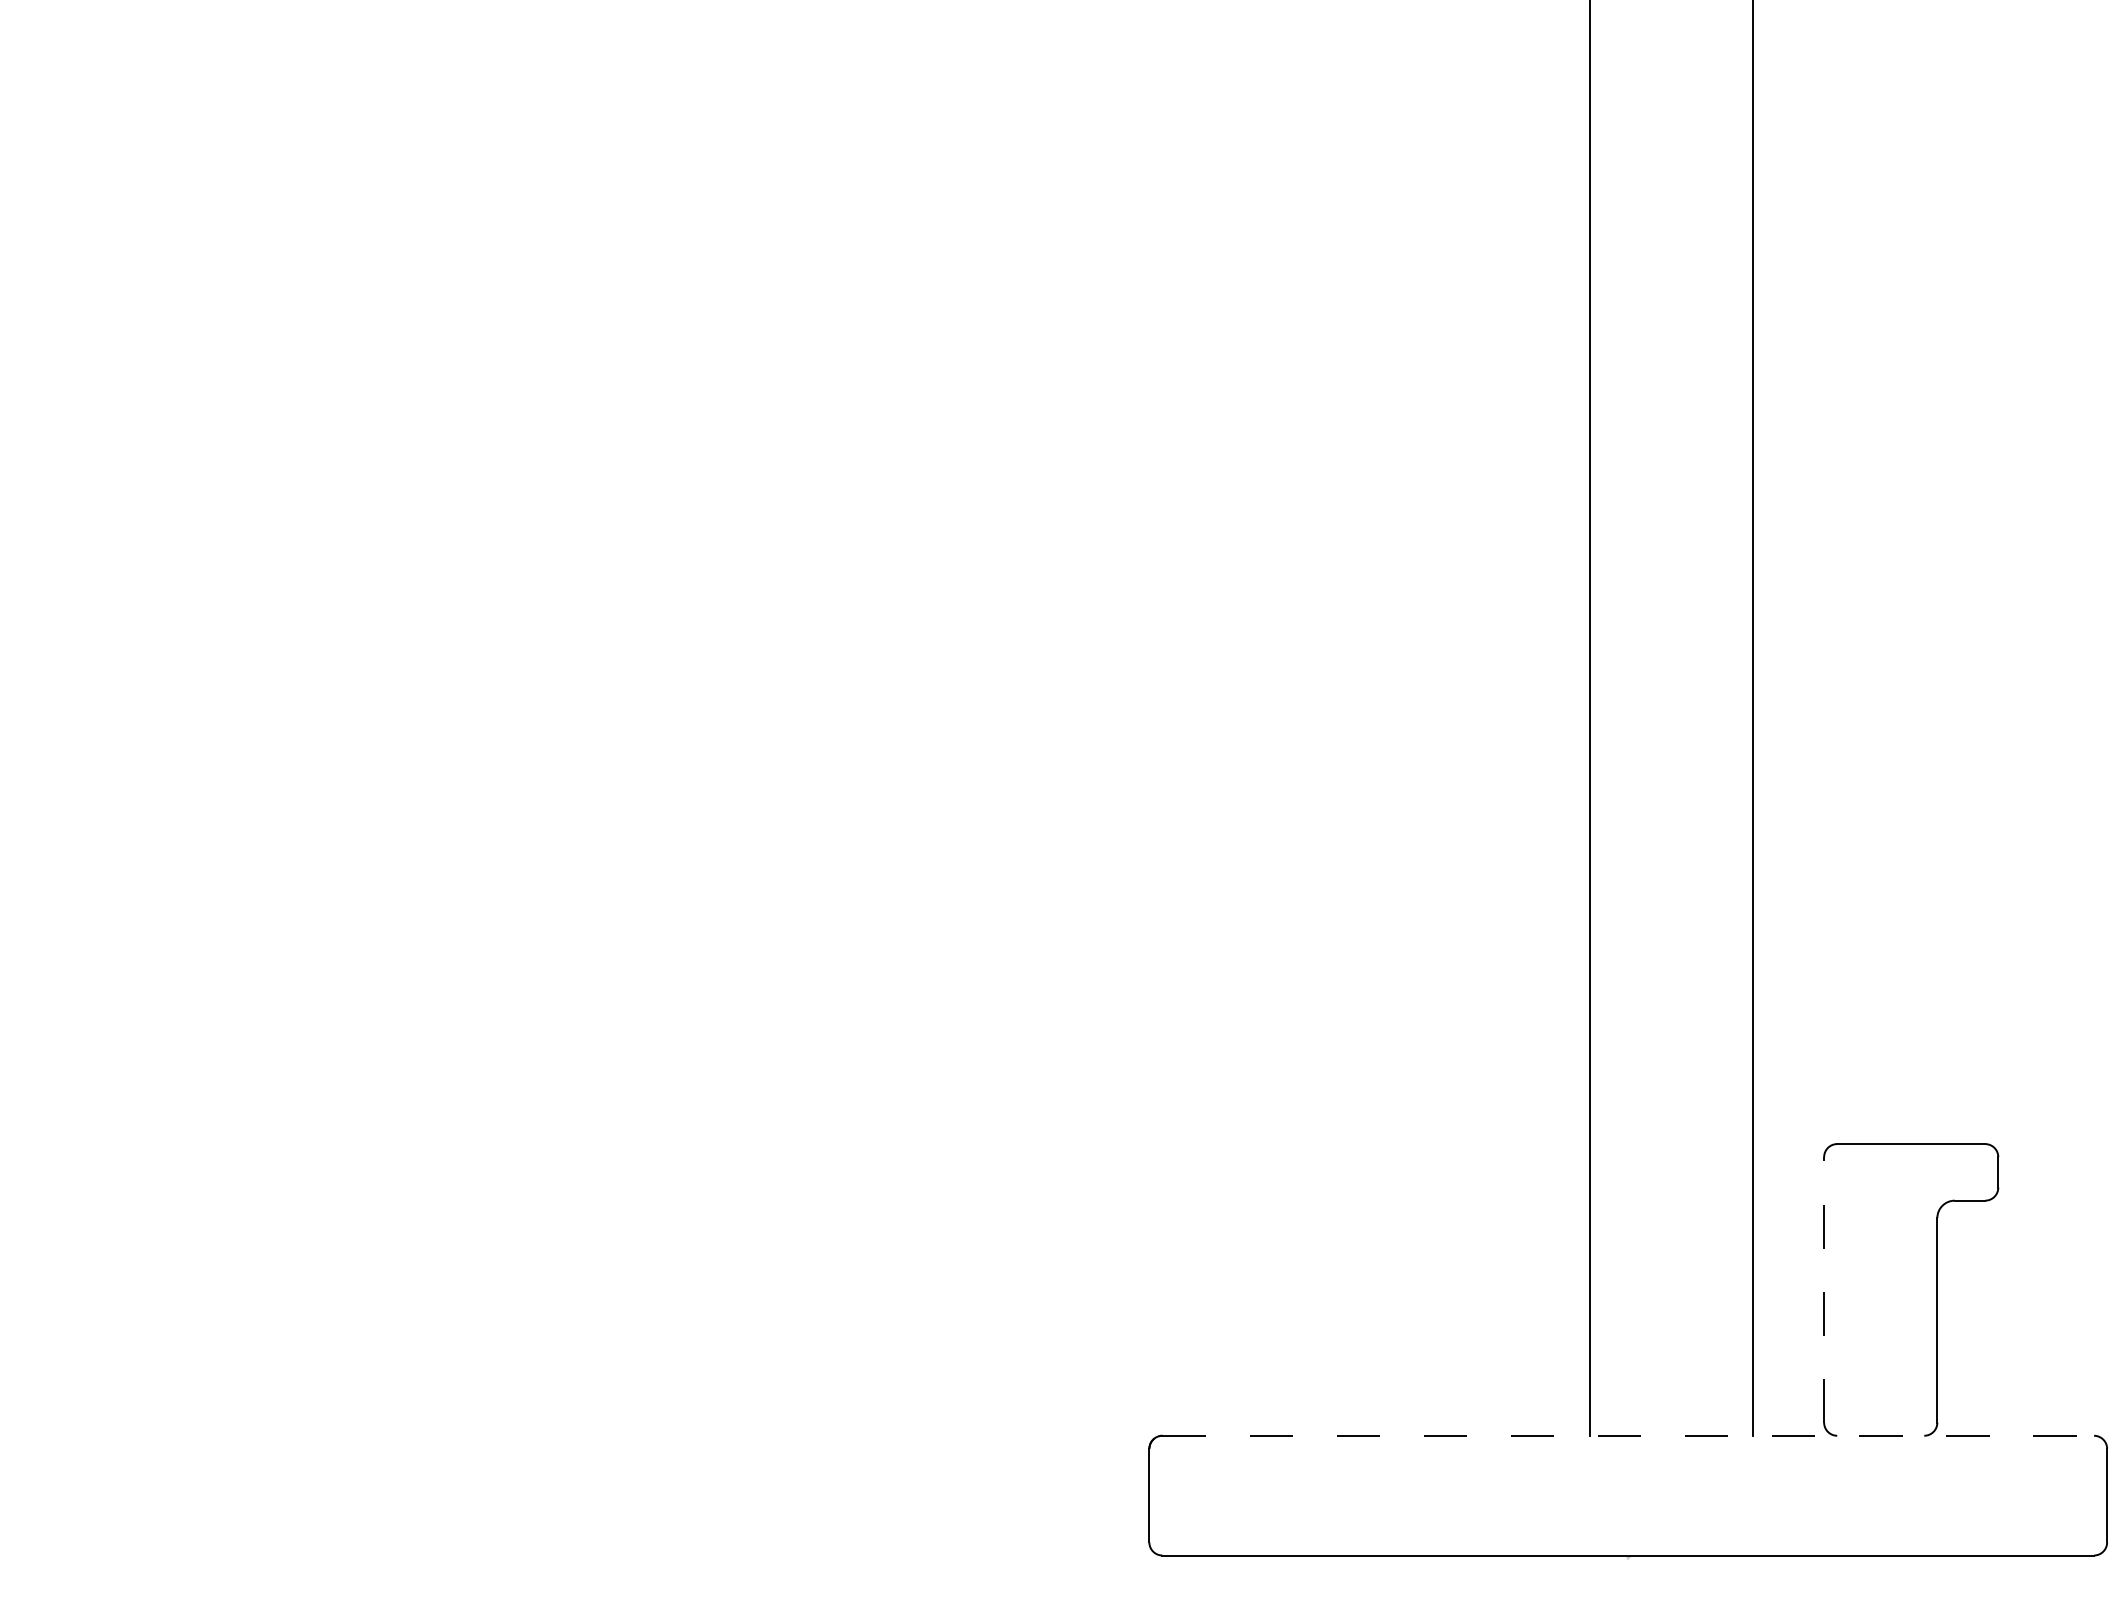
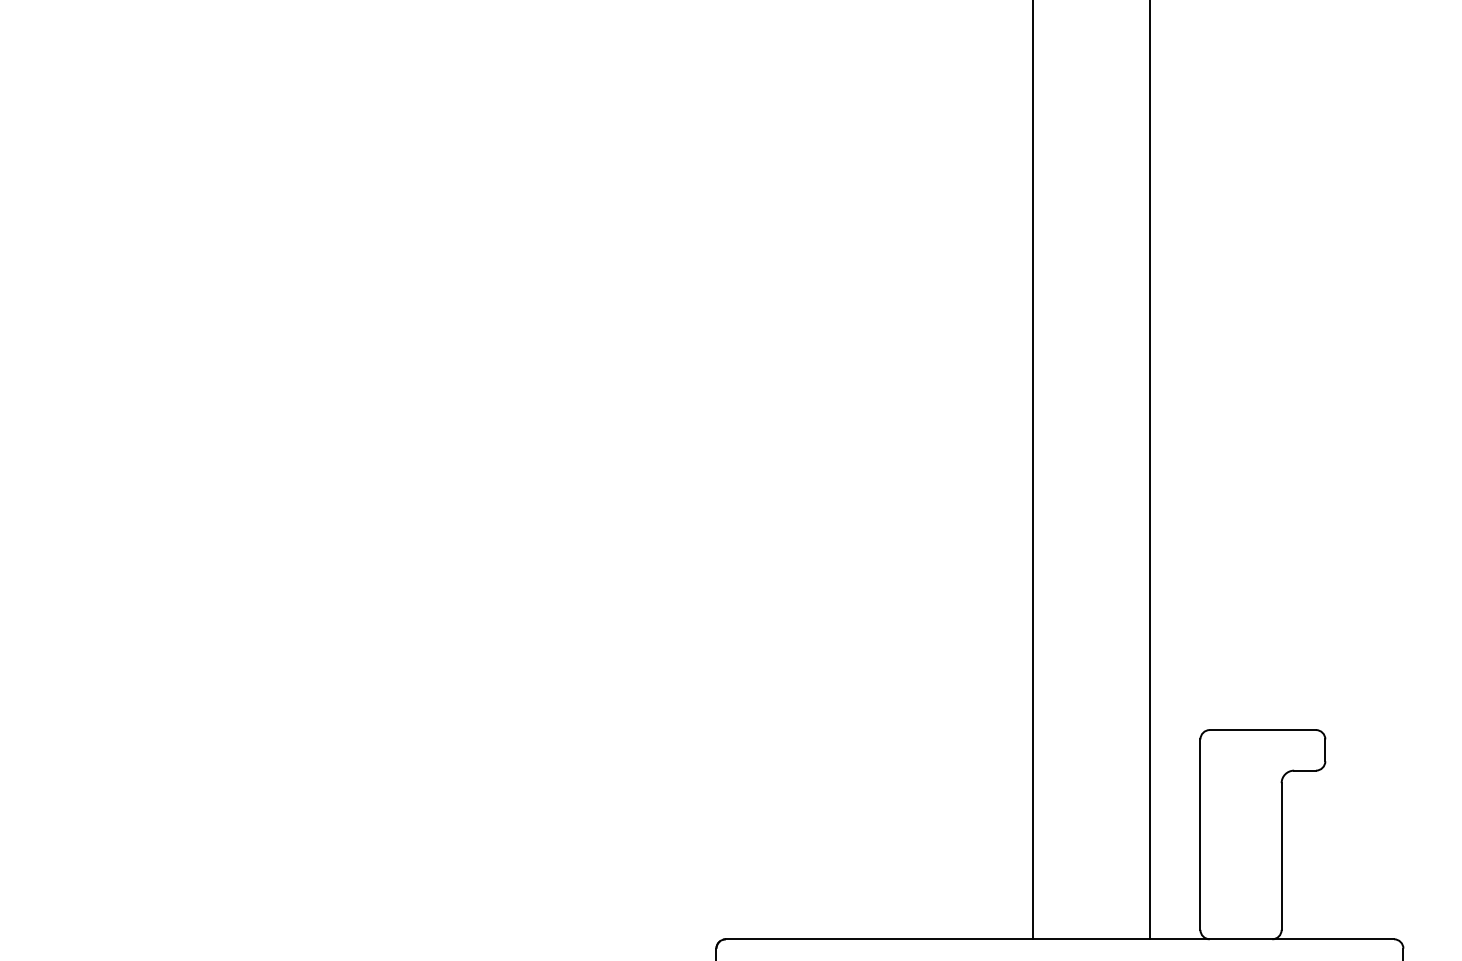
line: (1824, 1289) -> (1200, 834), dashed -> solid
line: (1628, 1435) -> (1060, 939), dashed -> solid

